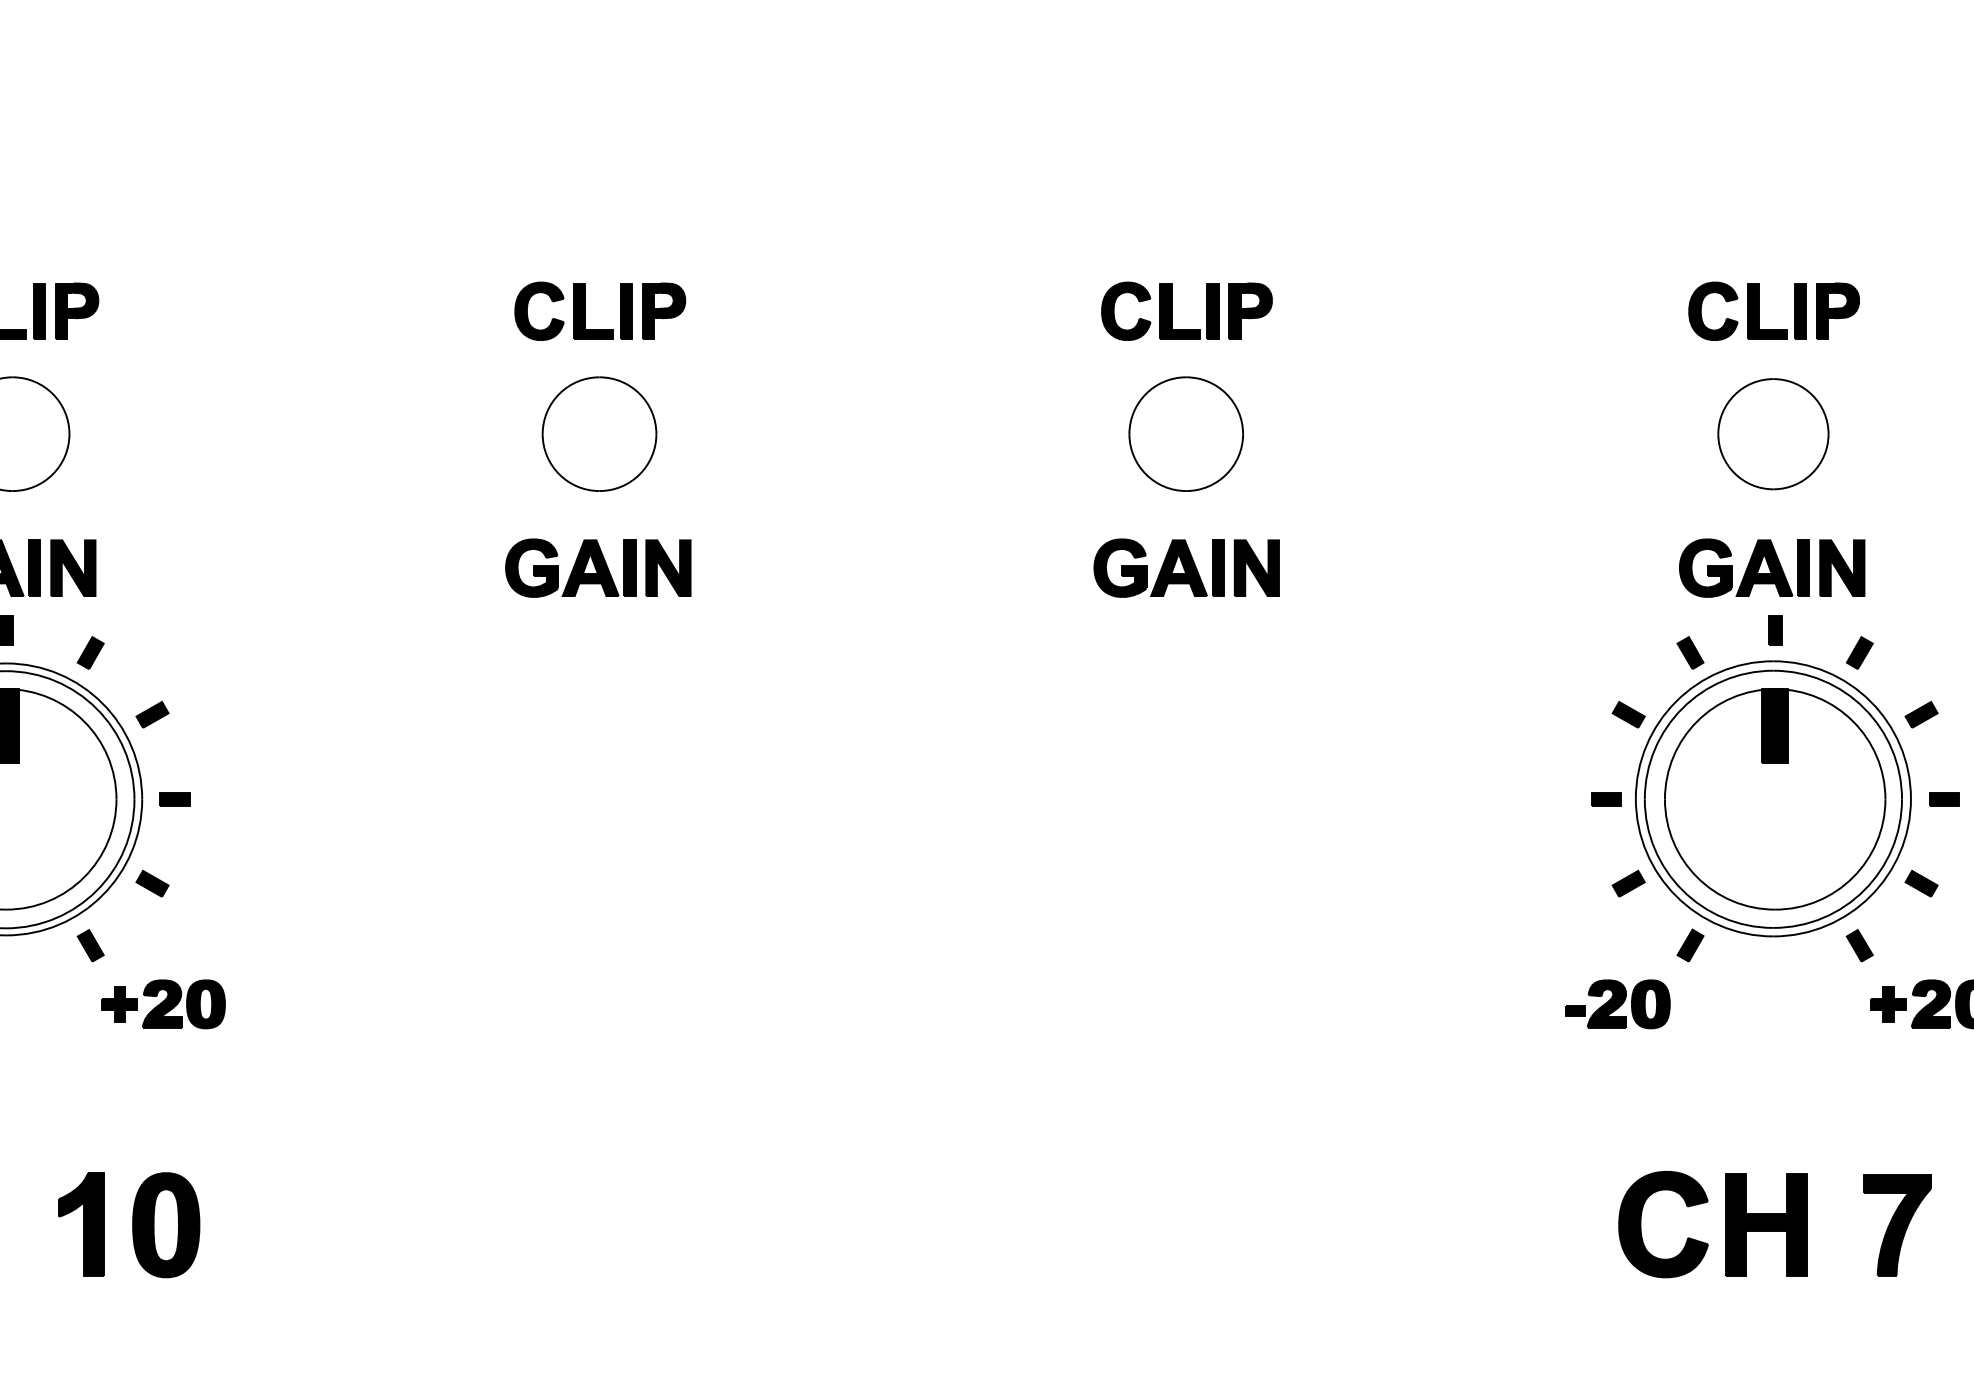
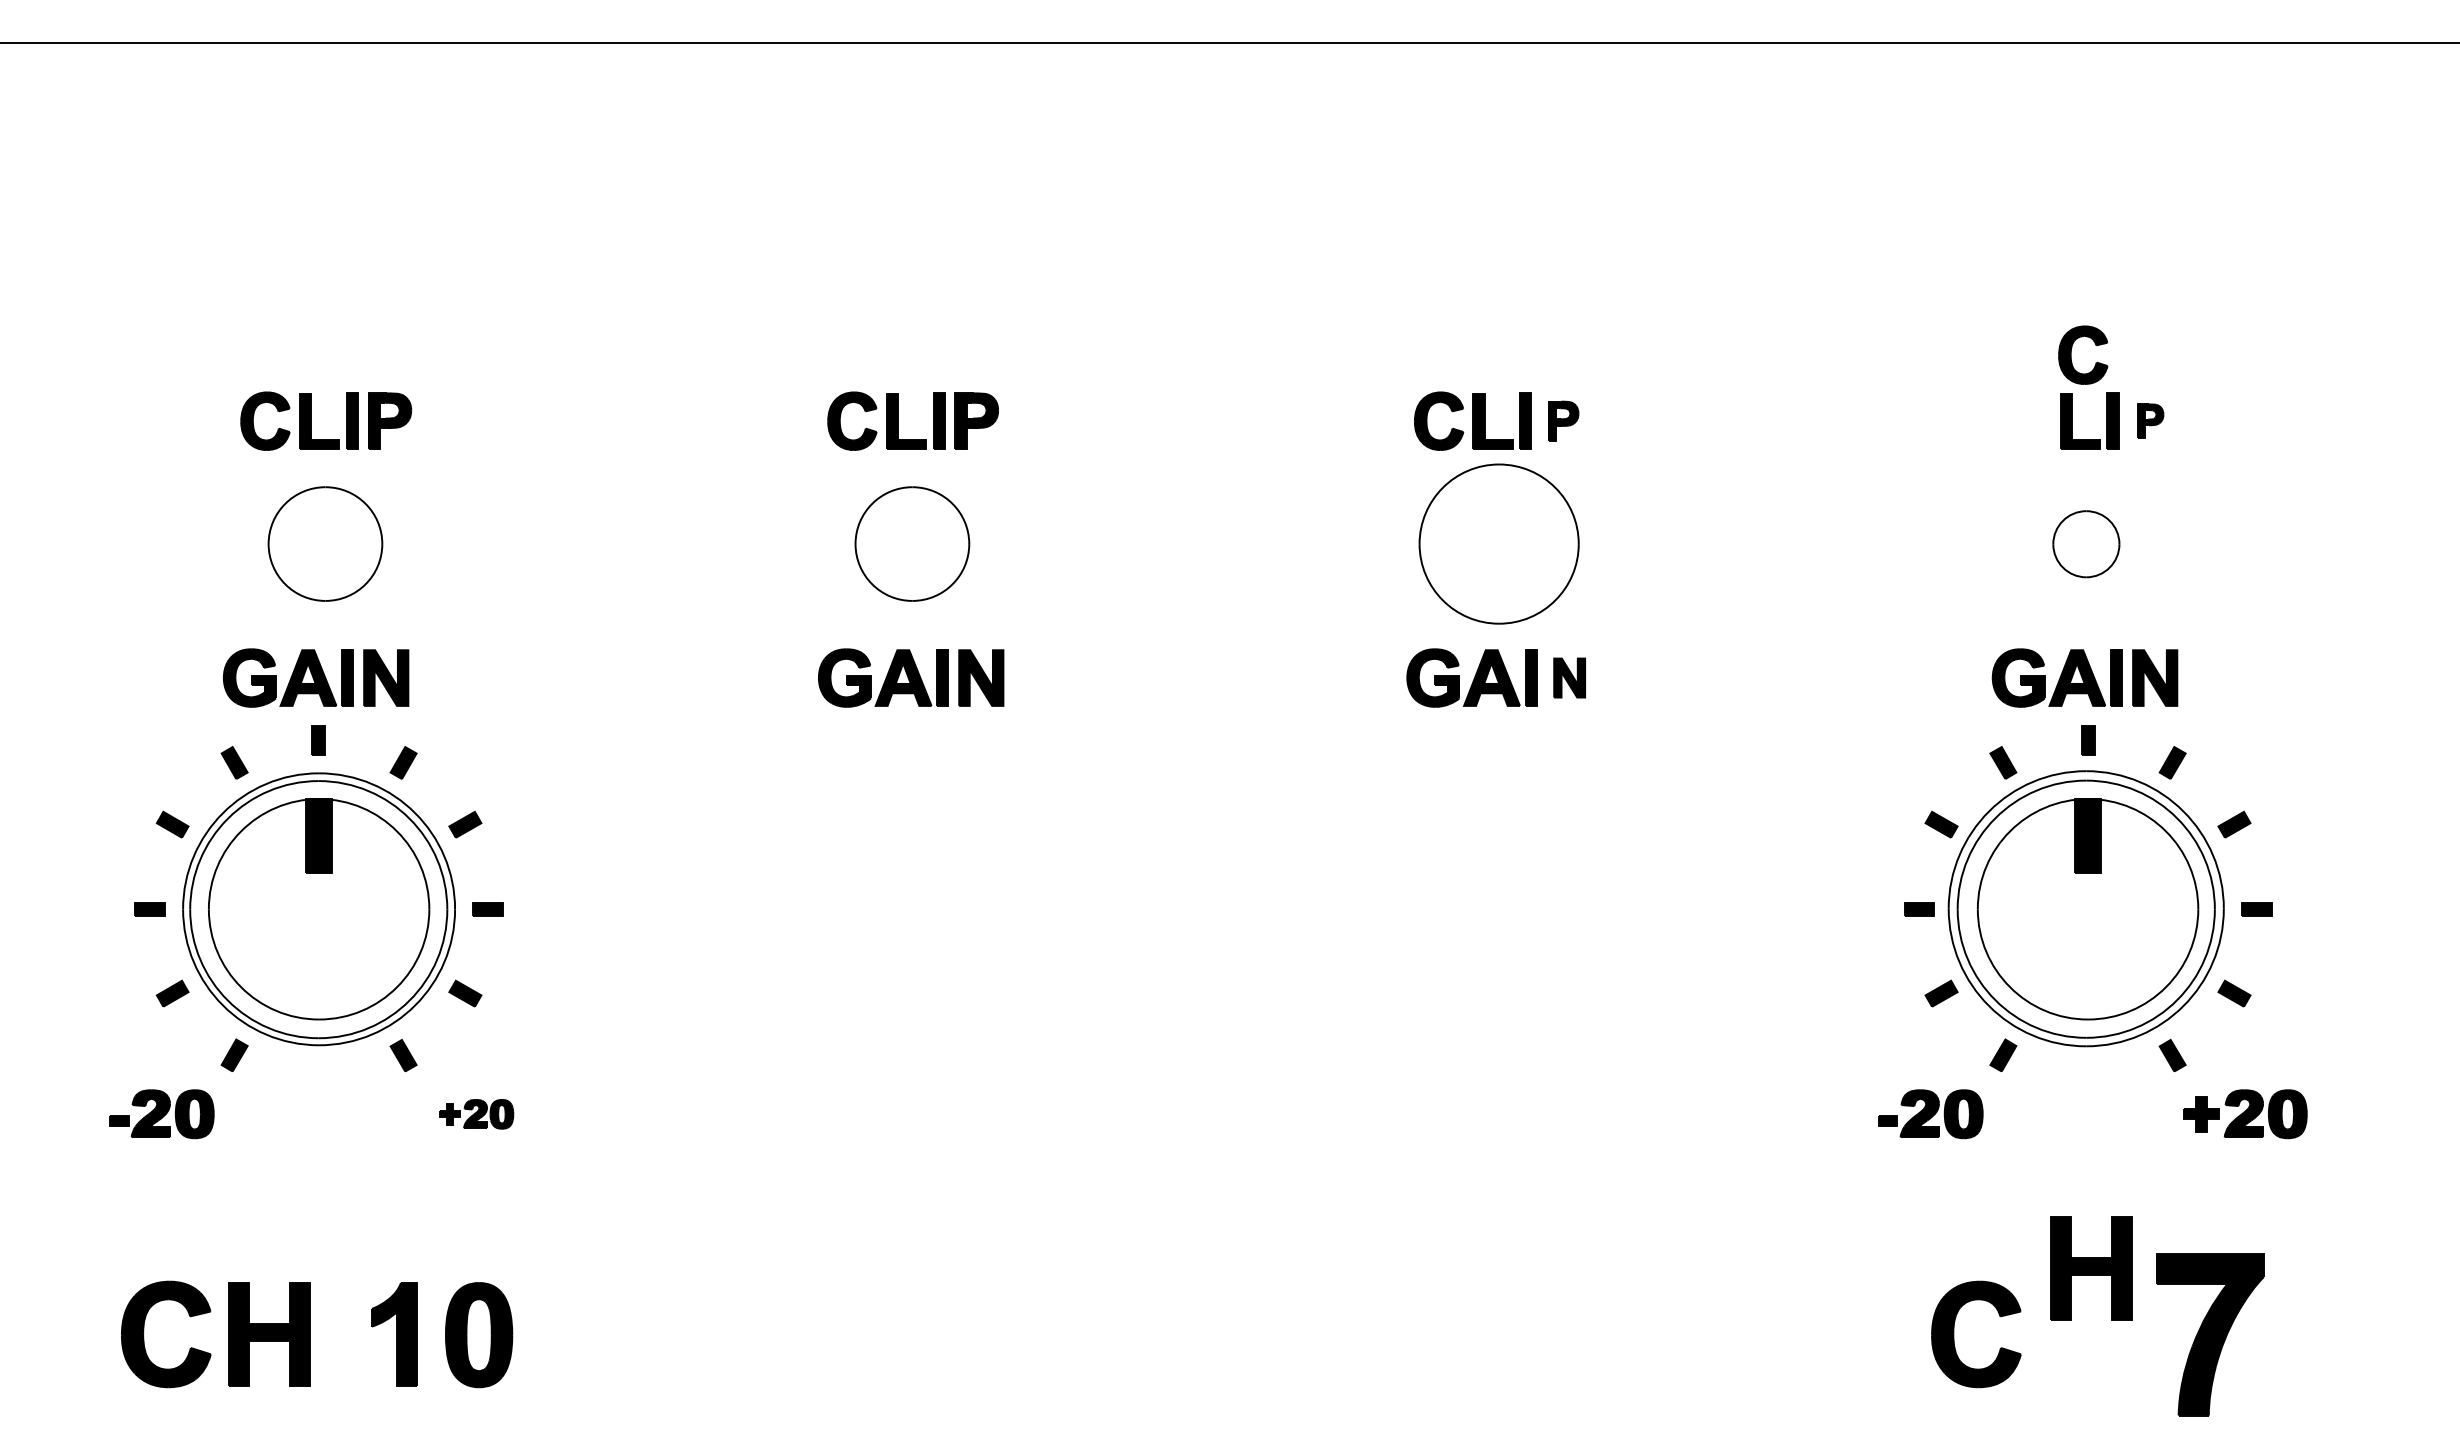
part: (1250, 310) -> (1563, 420), size x0.7
part: (1701, 310) -> (2071, 354), moved
part: (1837, 310) -> (2150, 420), size x0.6
part: (1185, 433) -> (1498, 543), size x1.4
part: (1773, 434) -> (2086, 544), size x0.6
part: (1256, 567) -> (1569, 677), size x0.7
part: (163, 1004) -> (476, 1114), size x0.6
part: (1766, 1224) -> (2091, 1268), moved
part: (1897, 1225) -> (2210, 1335), size x1.6

